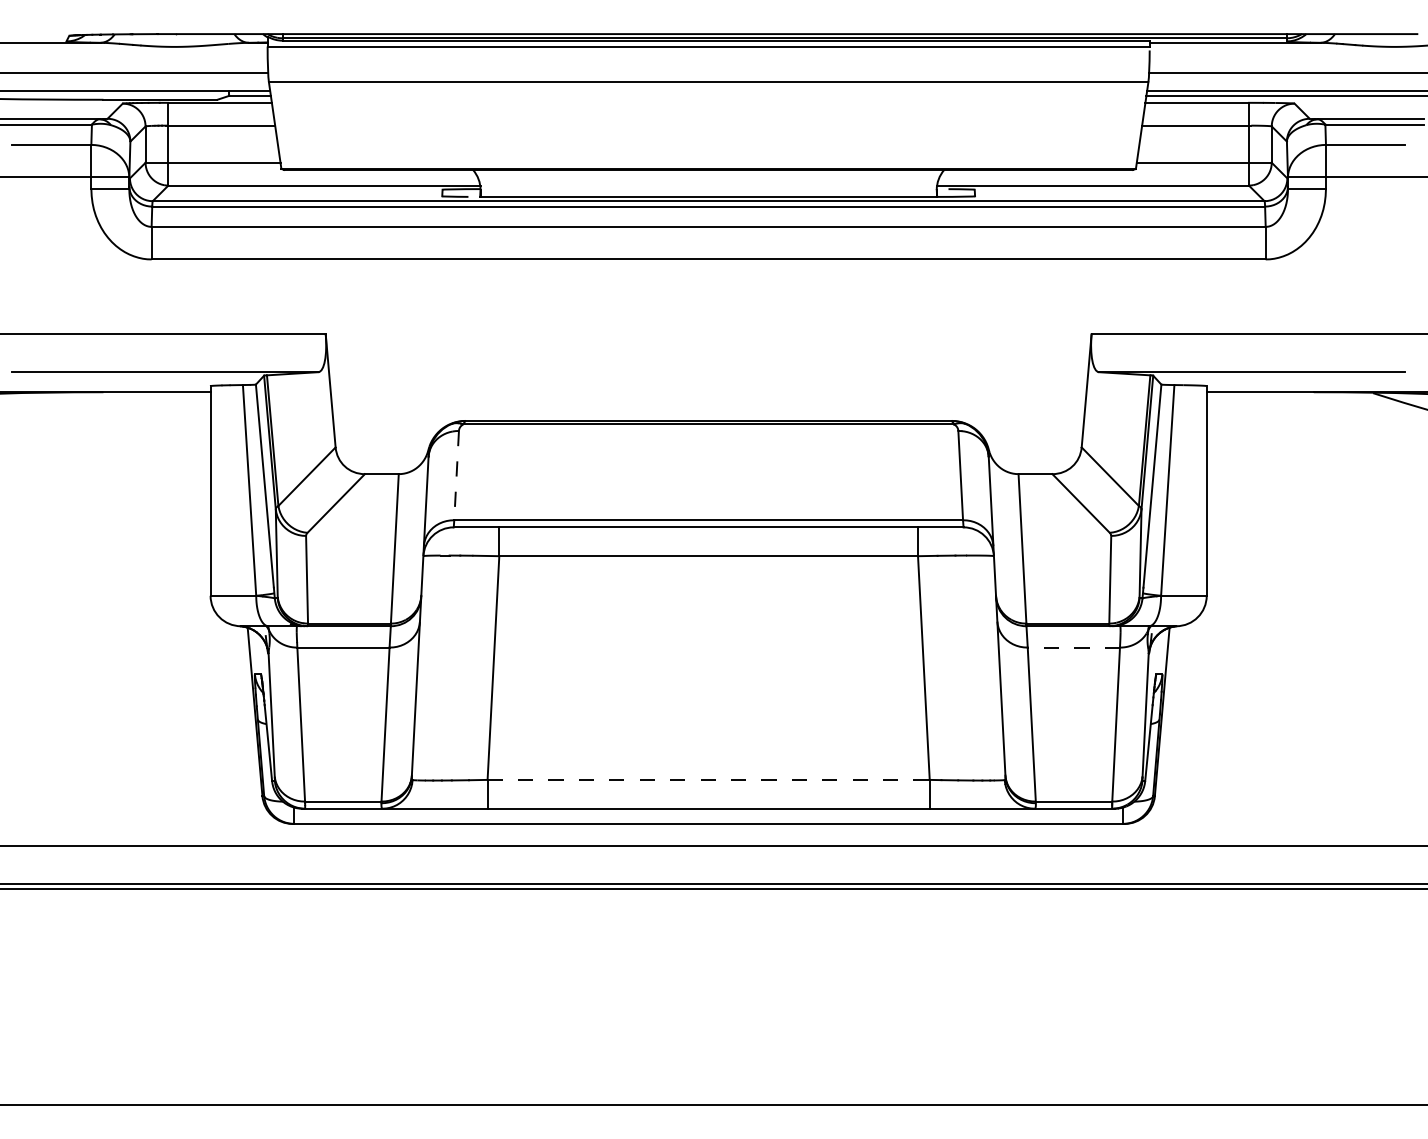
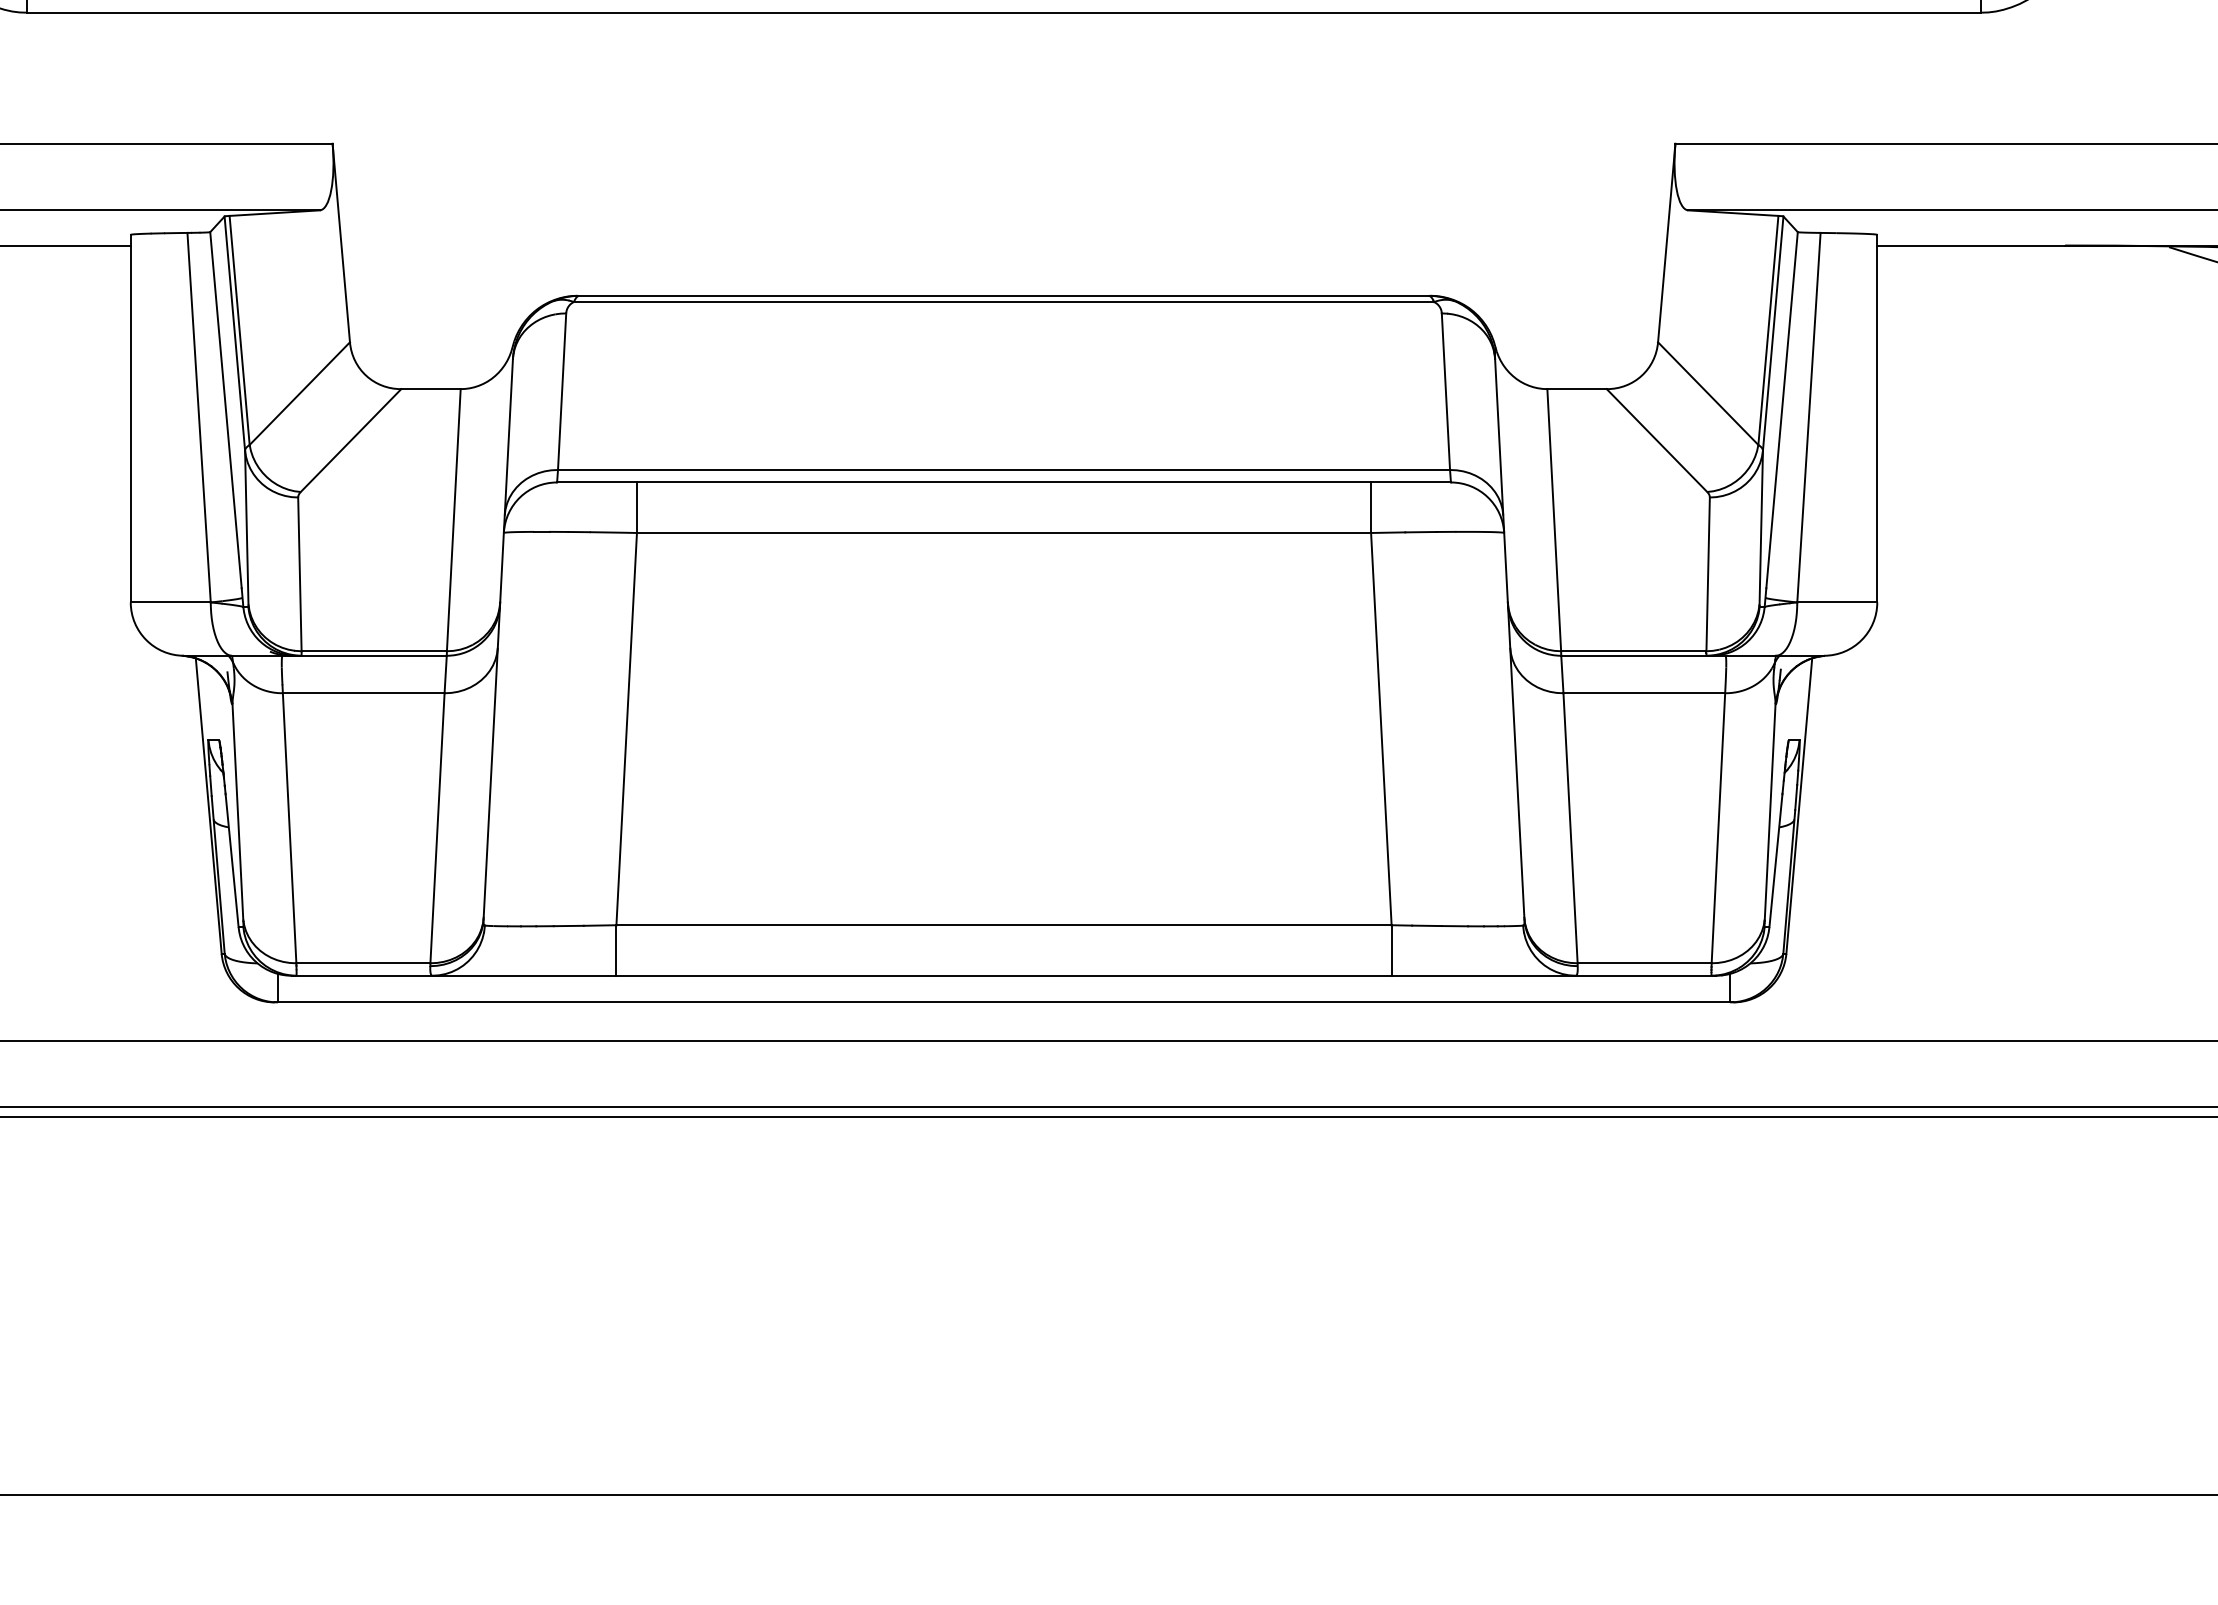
line: (456, 475) -> (561, 391), dashed -> solid
line: (1073, 647) -> (1643, 693), dashed -> solid
line: (709, 779) -> (1005, 924), dashed -> solid

